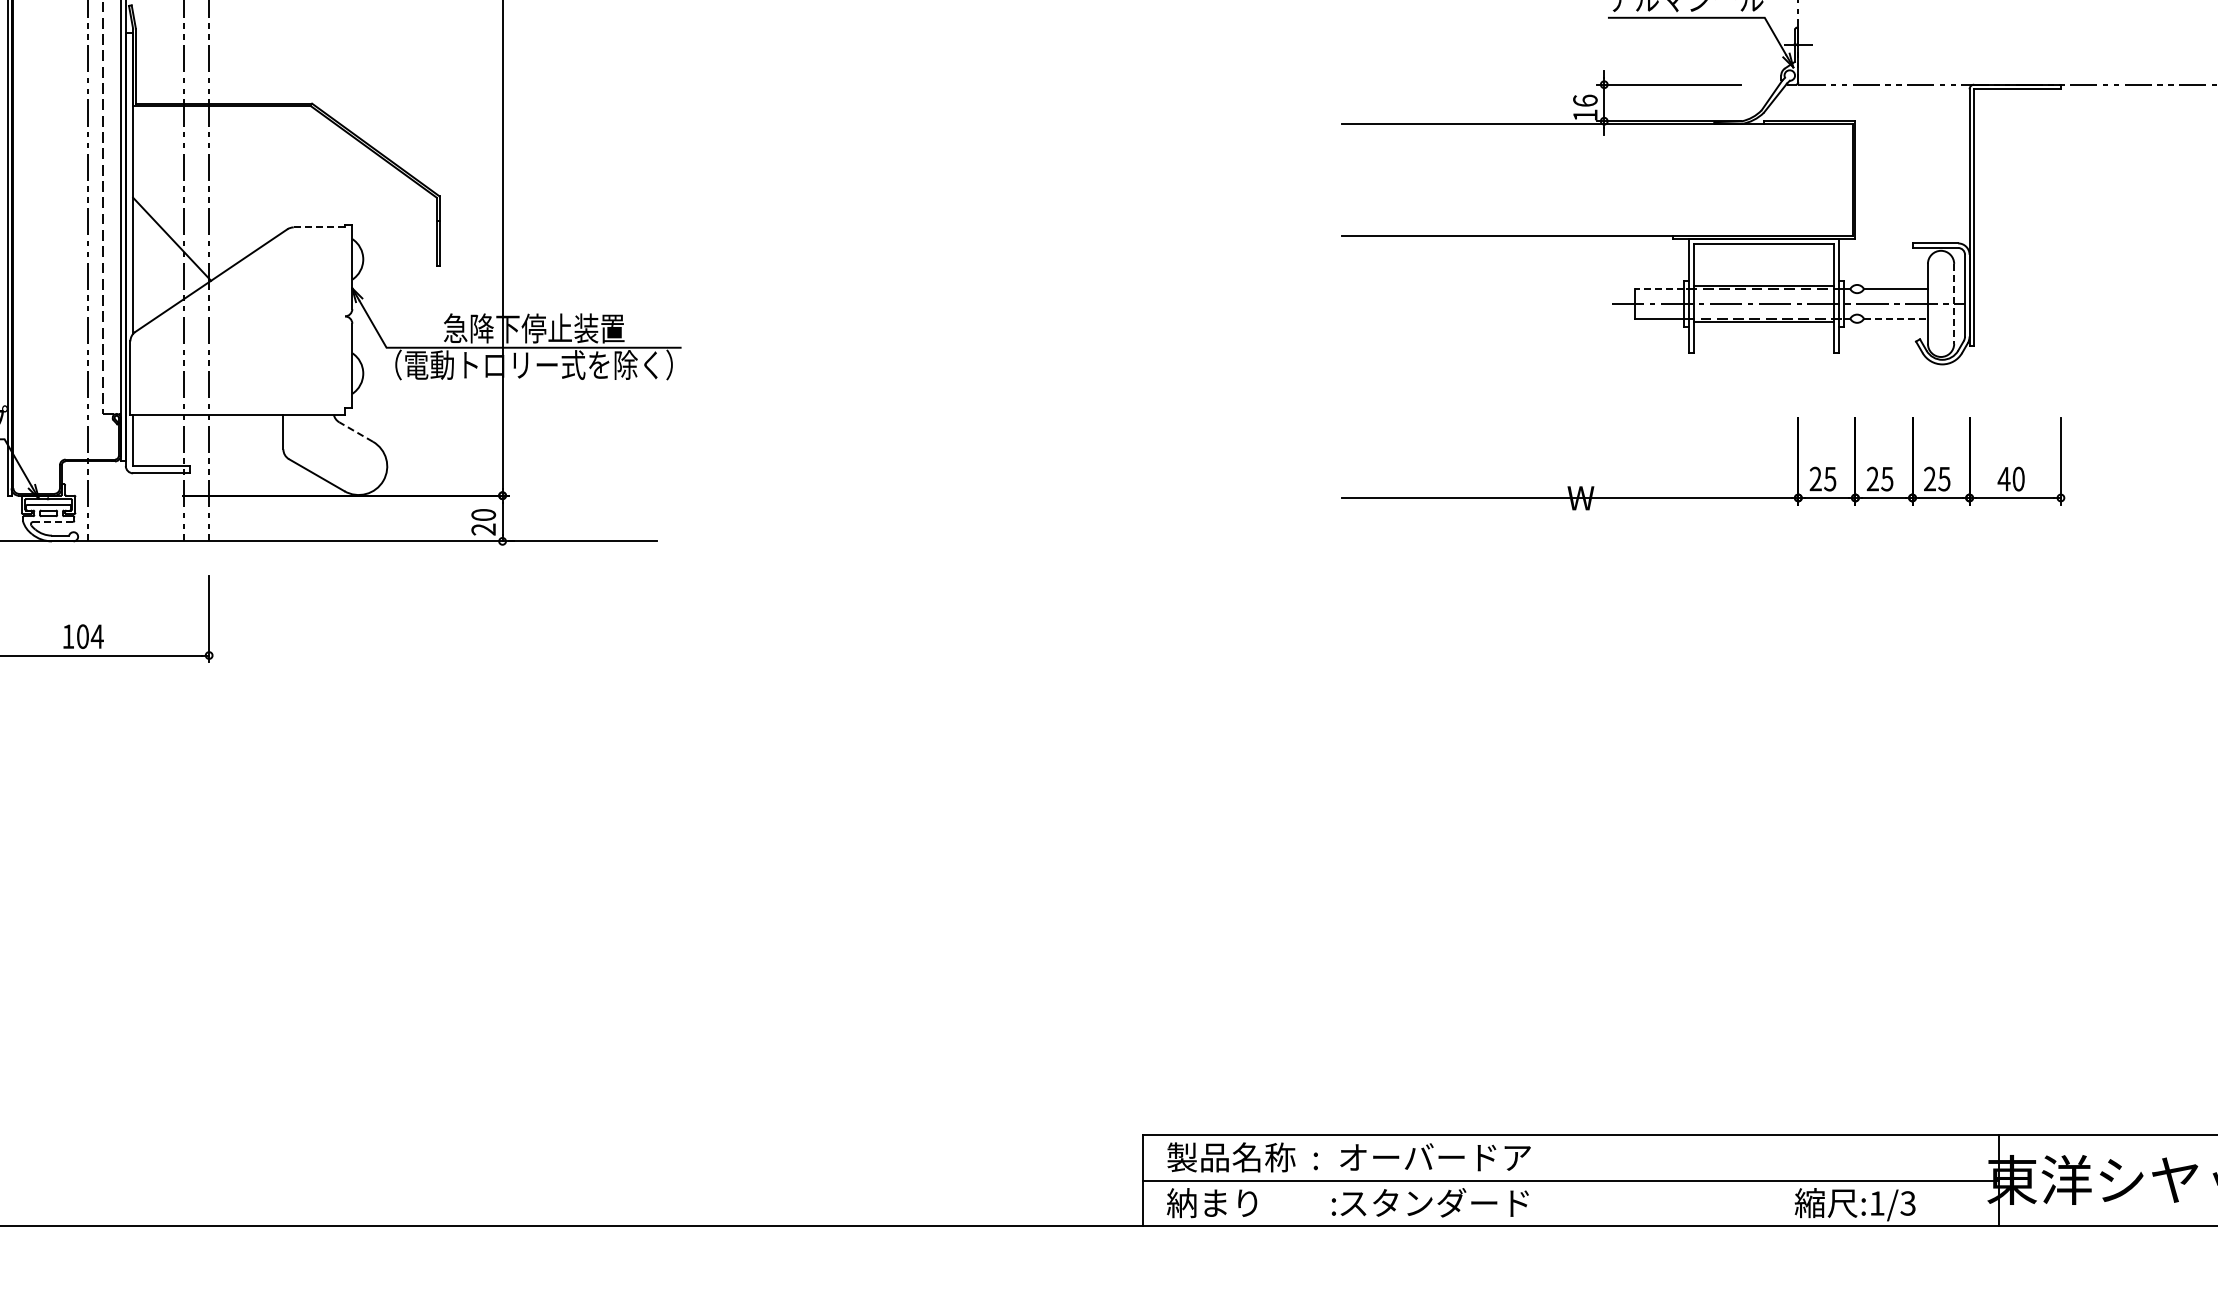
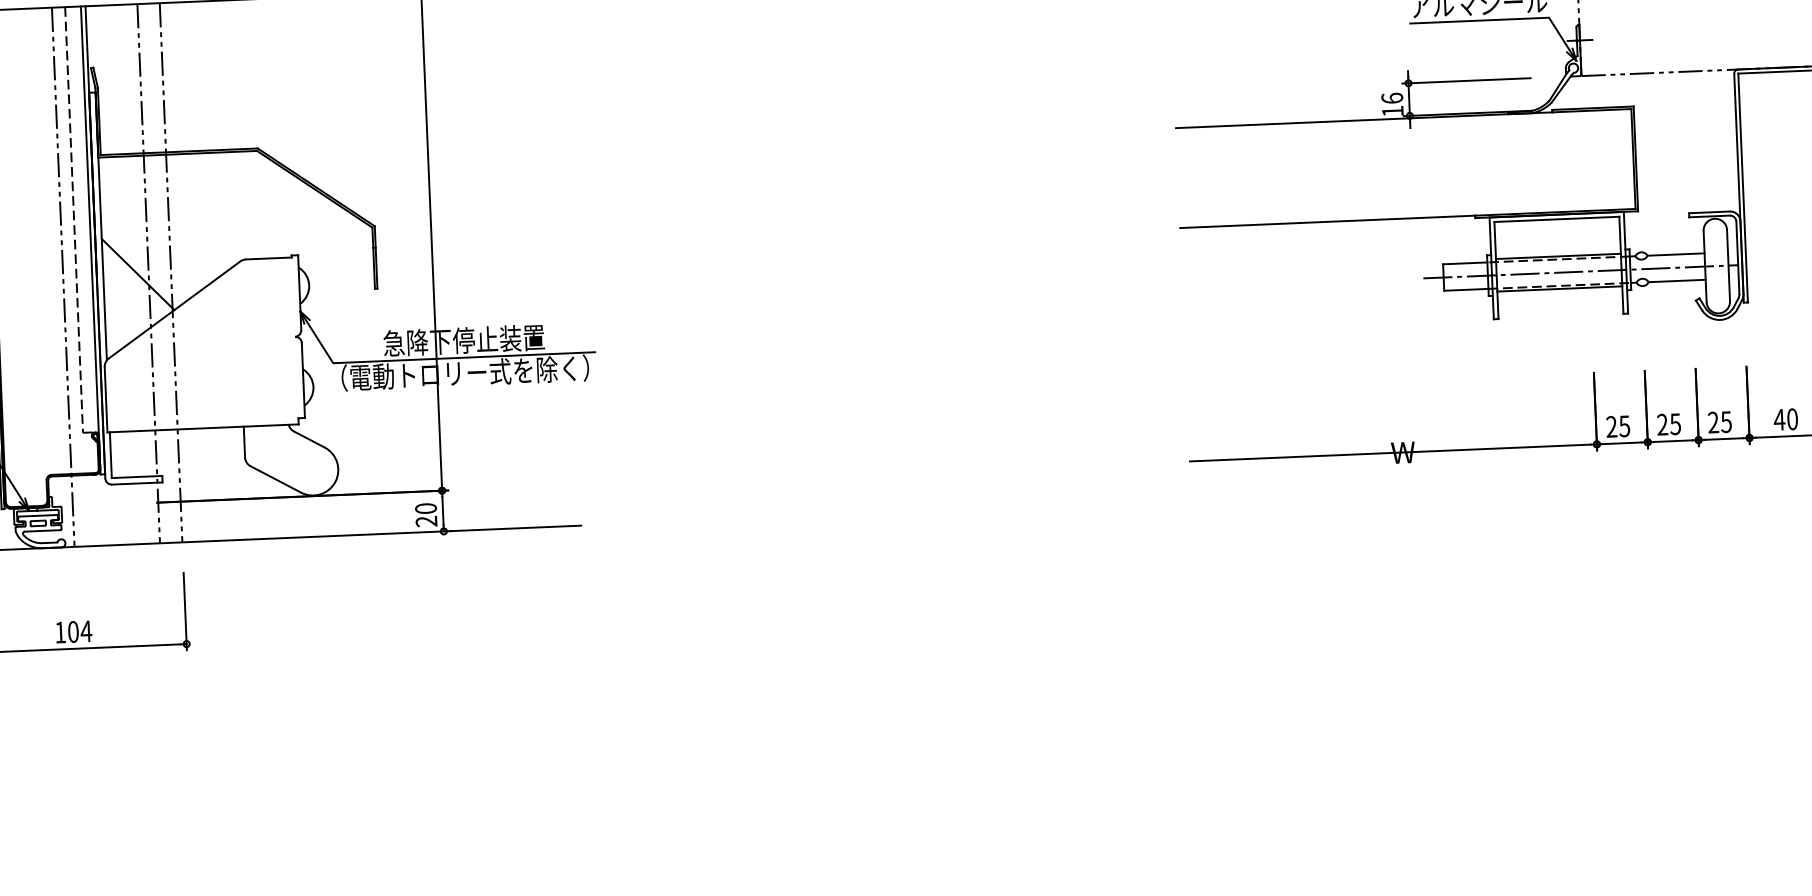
line: (319, 227) -> (268, 258), dashed -> solid
line: (1659, 289) -> (1465, 263), dashed -> solid
line: (1954, 303) -> (1728, 265), dashed -> solid
line: (1895, 318) -> (1676, 280), dashed -> solid
line: (355, 431) -> (308, 439), dashed -> solid
line: (53, 521) -> (42, 530), dashed -> solid

